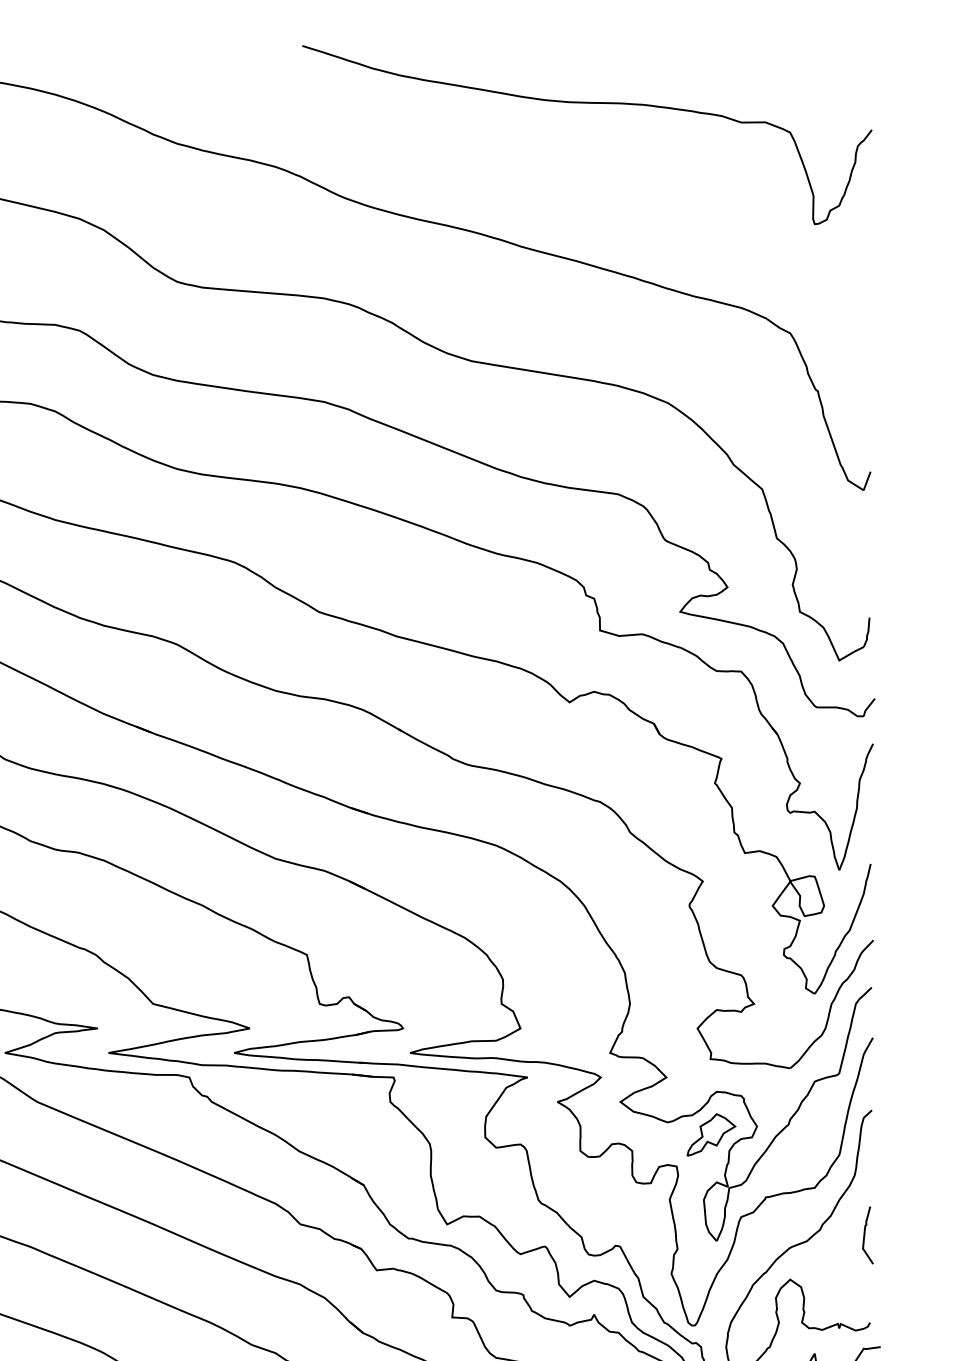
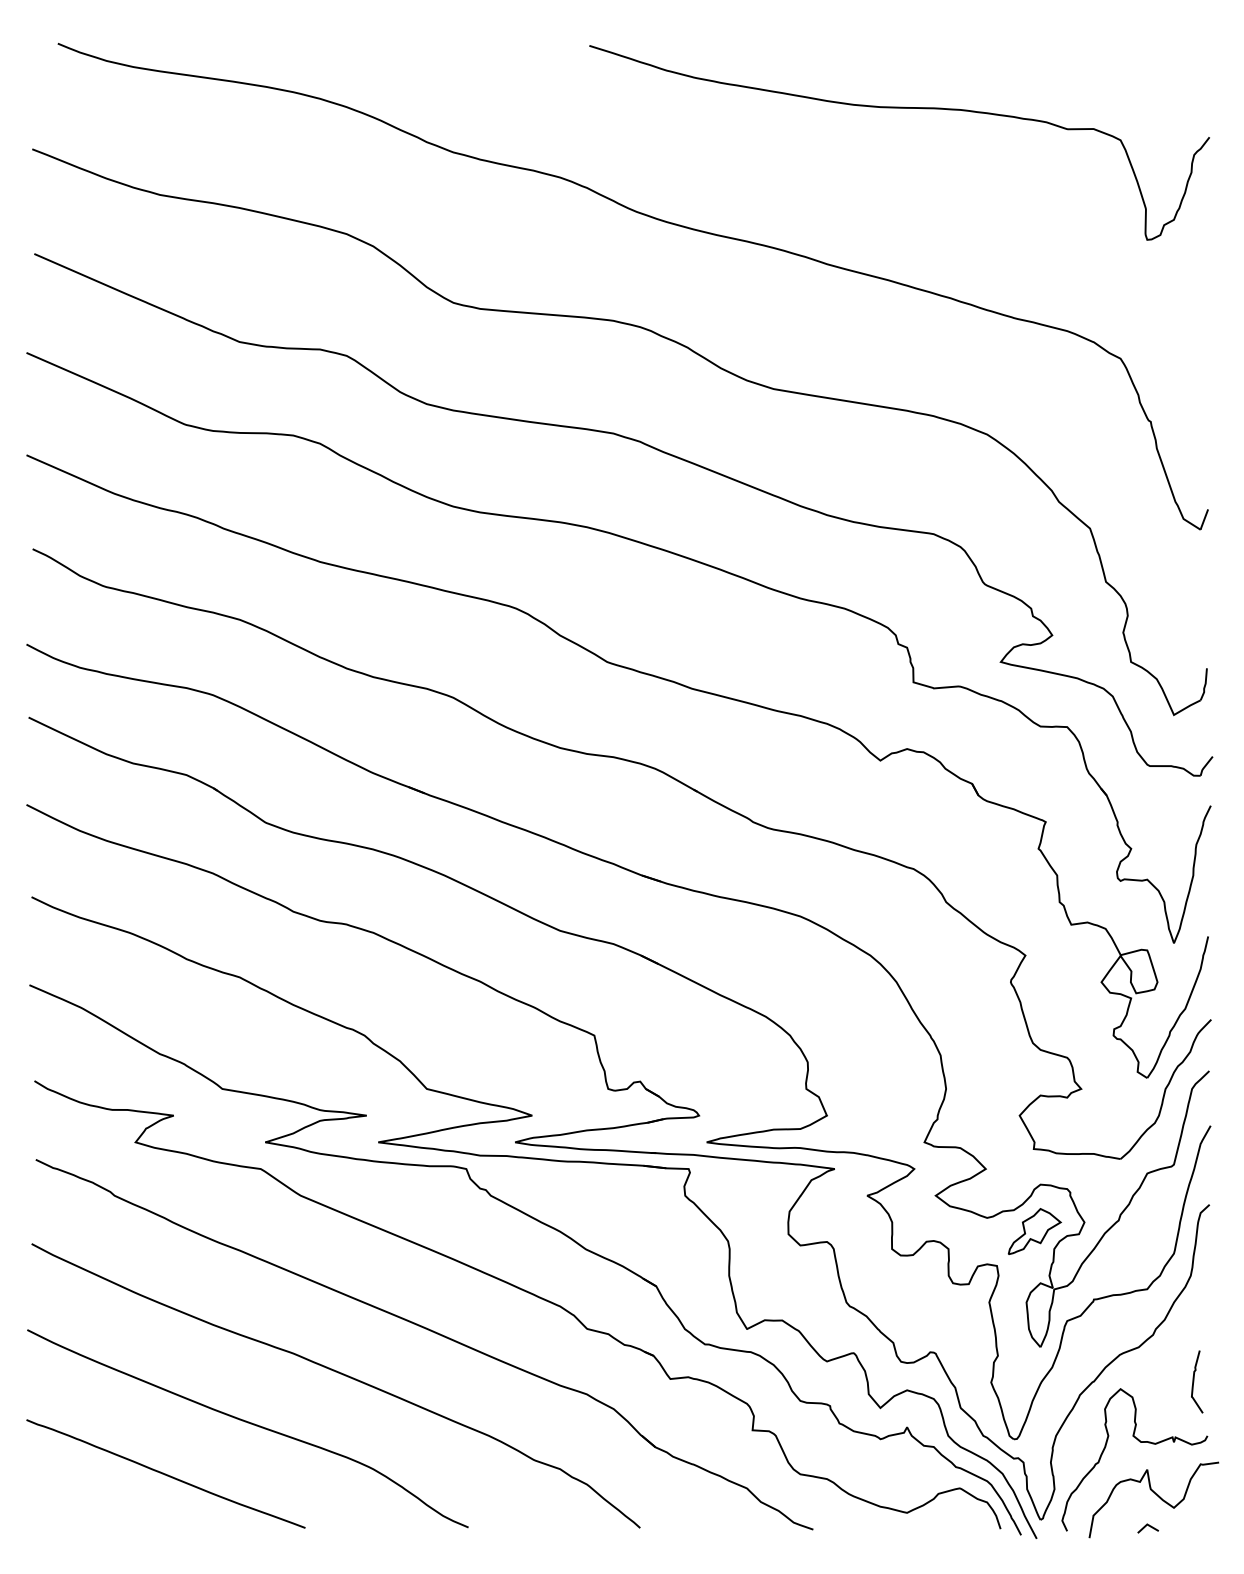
curve: (865, 1234) -> (1194, 1381), moved

